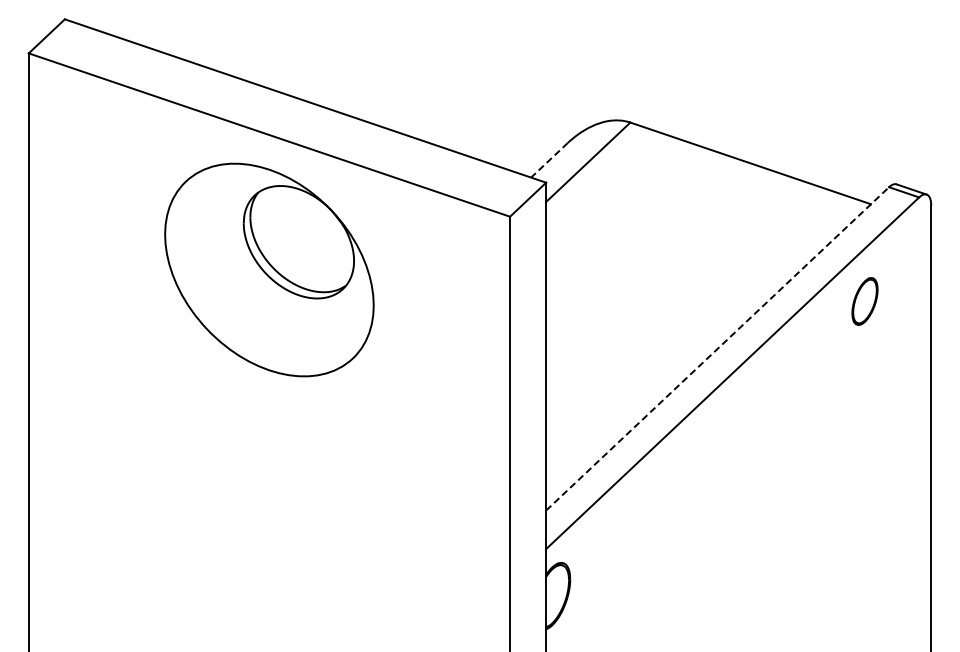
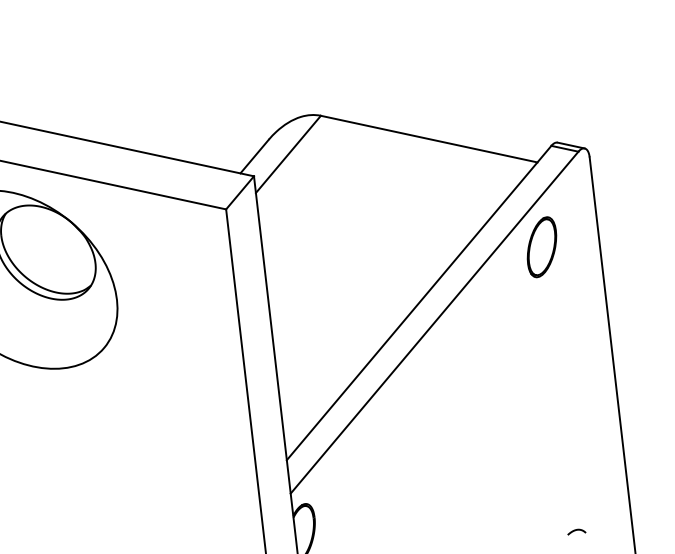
line: (549, 160) -> (254, 156), dashed -> solid
part: (864, 301) -> (541, 247), size x1.43
line: (717, 348) -> (418, 302), dashed -> solid
curve: (866, 629) -> (576, 531), added

